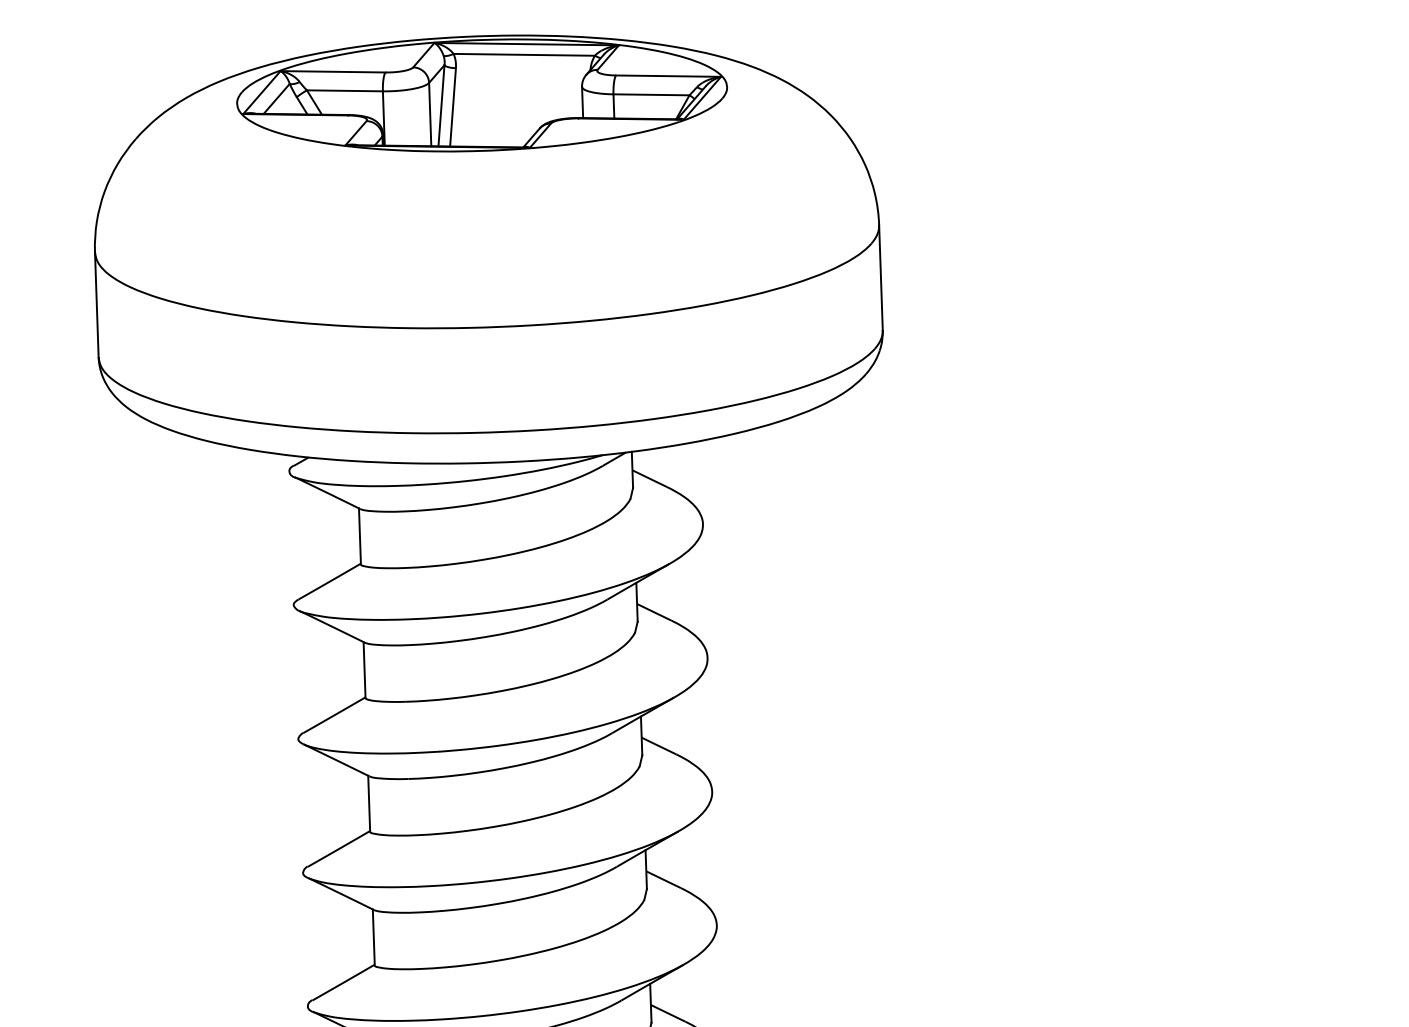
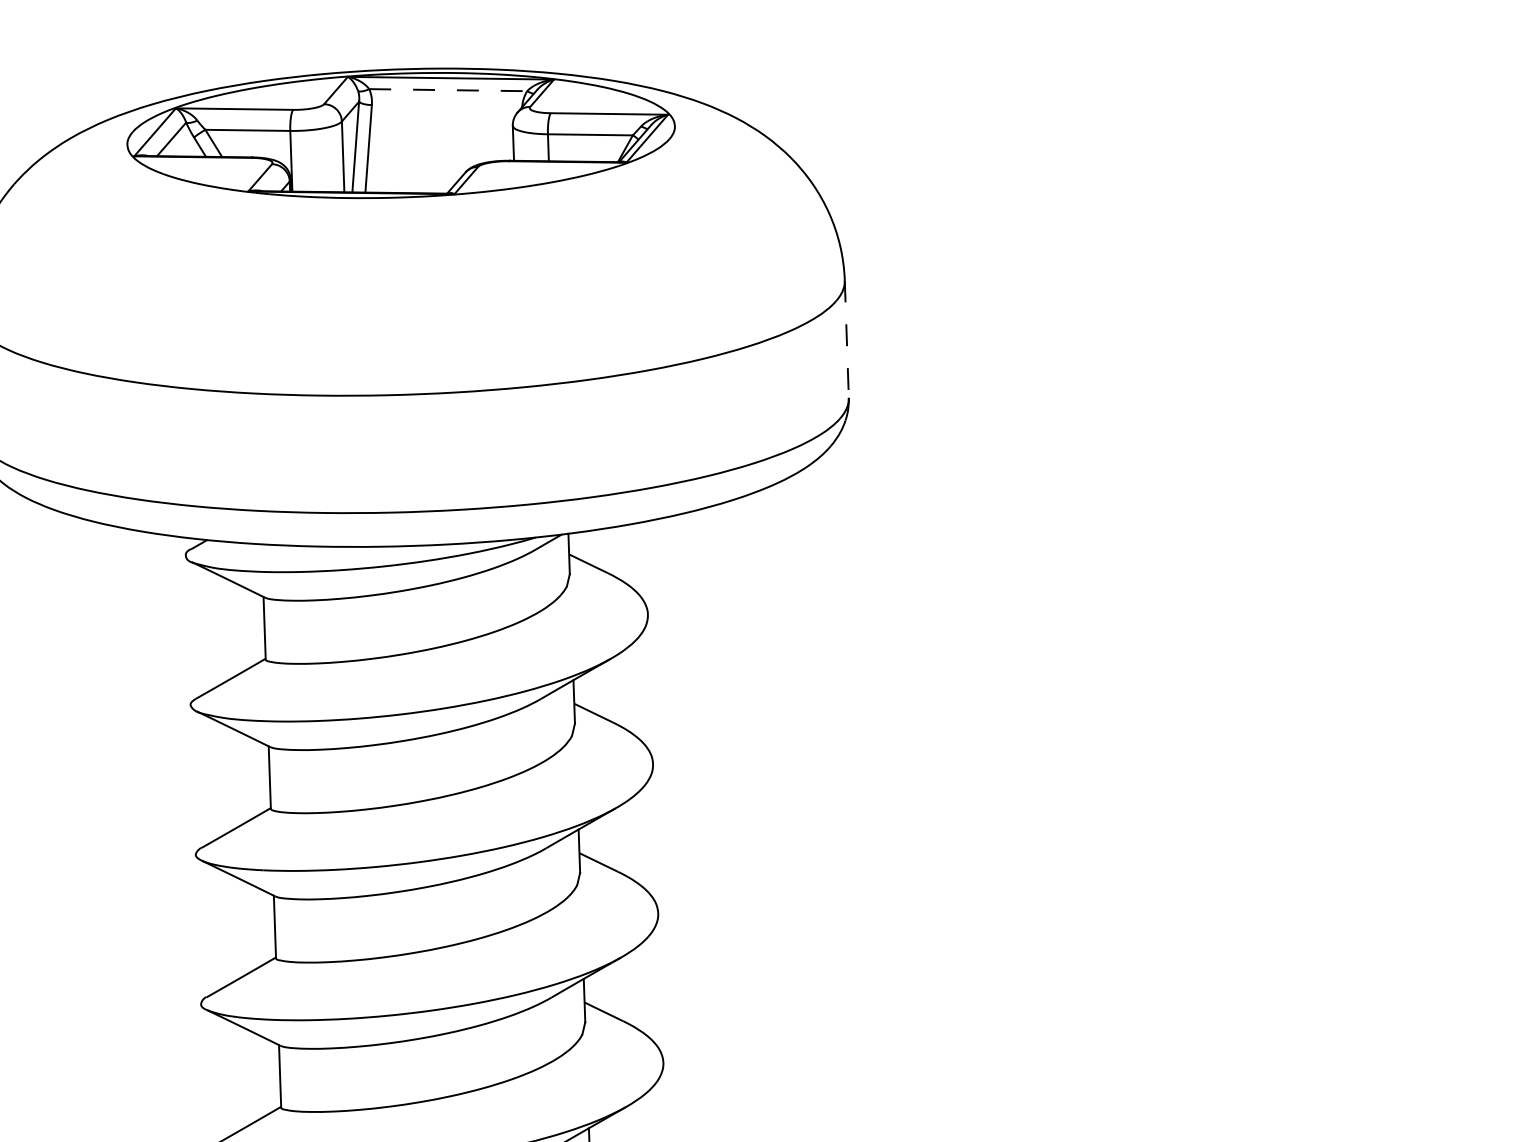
line: (524, 54) -> (448, 89), solid -> dashed
line: (880, 277) -> (846, 338), solid -> dashed

